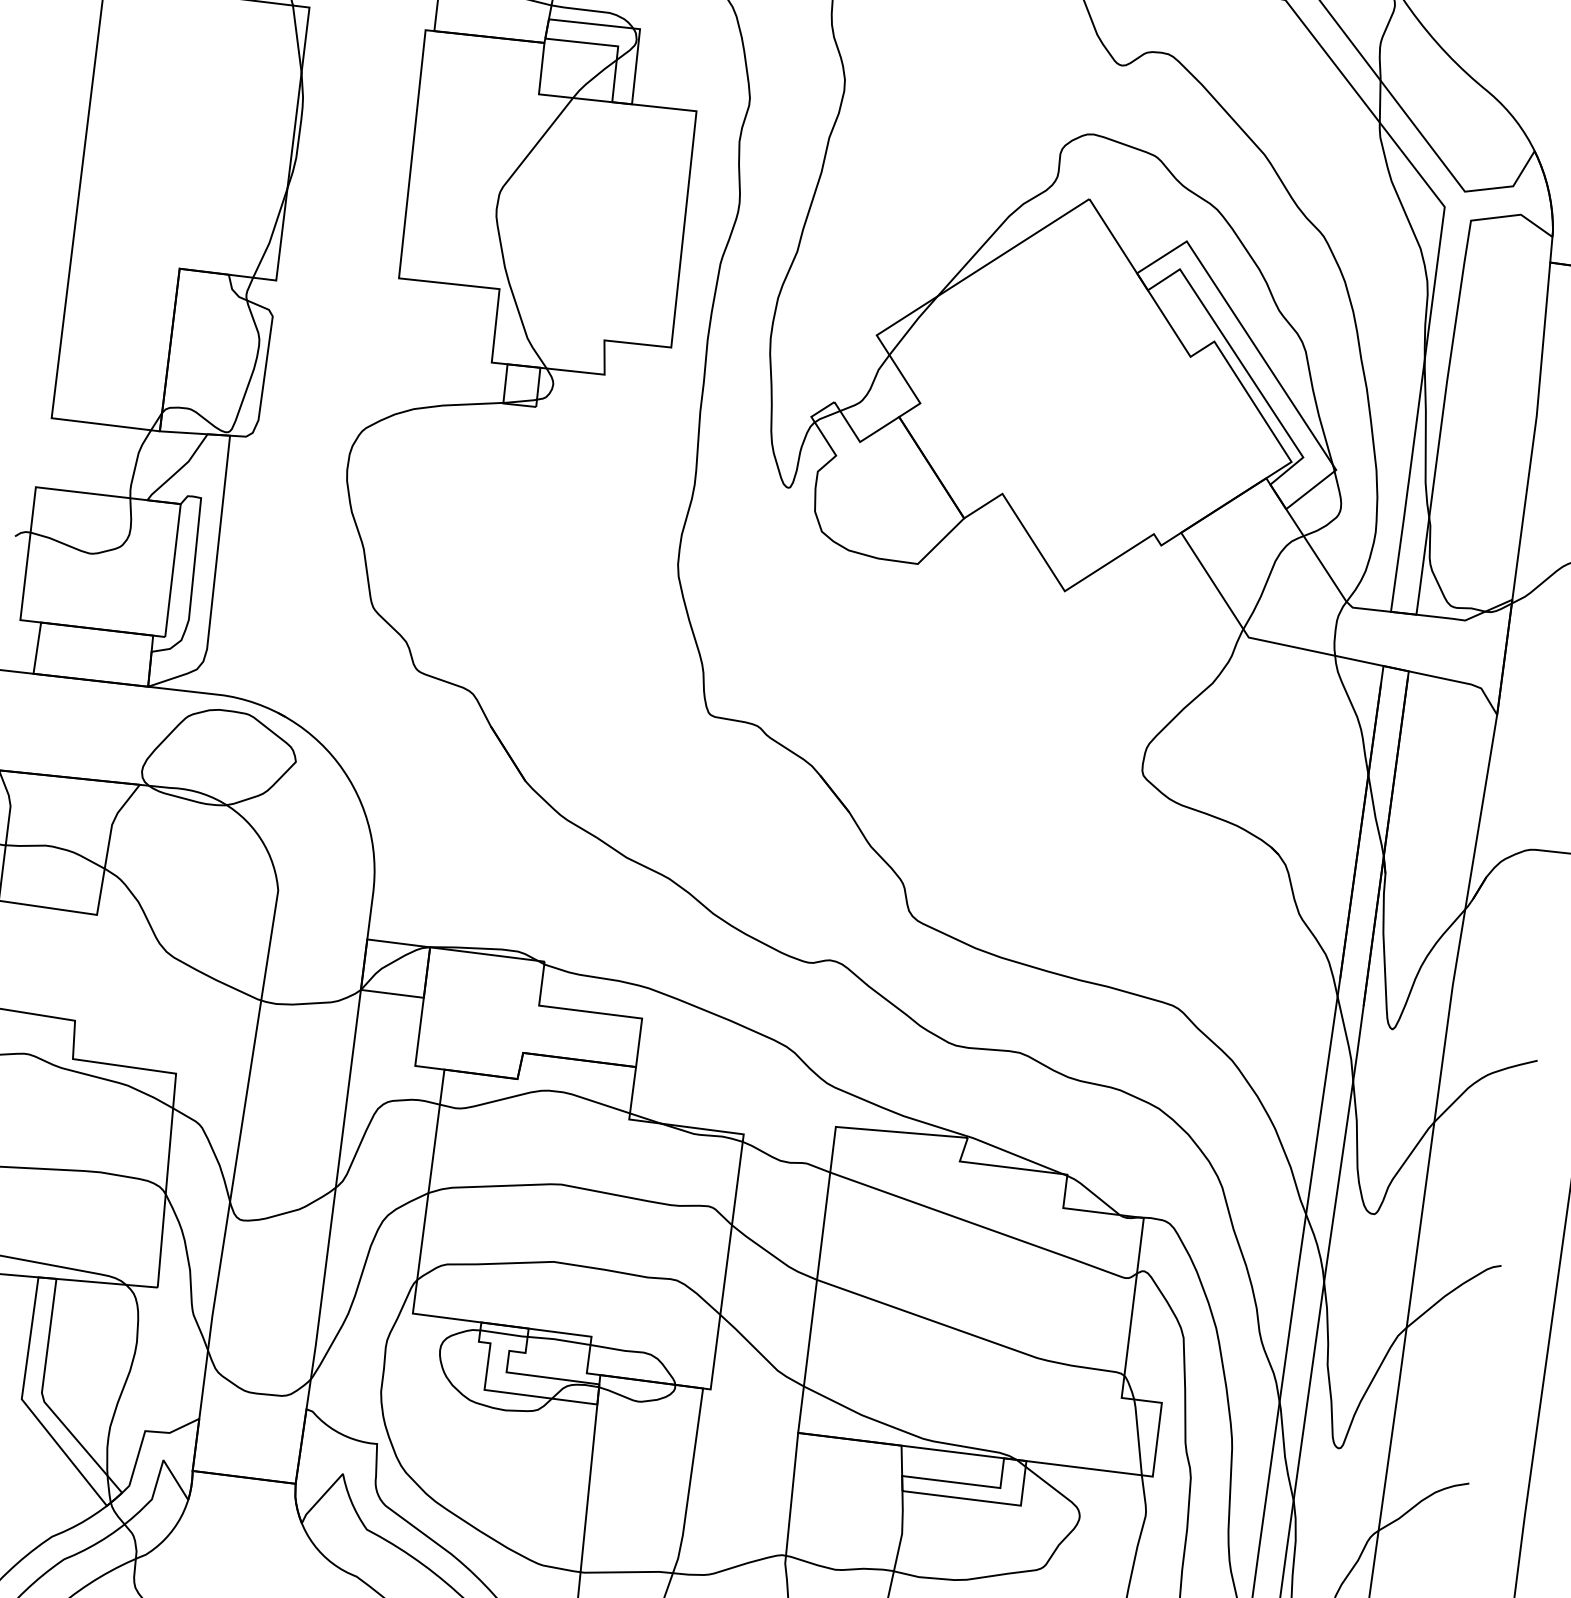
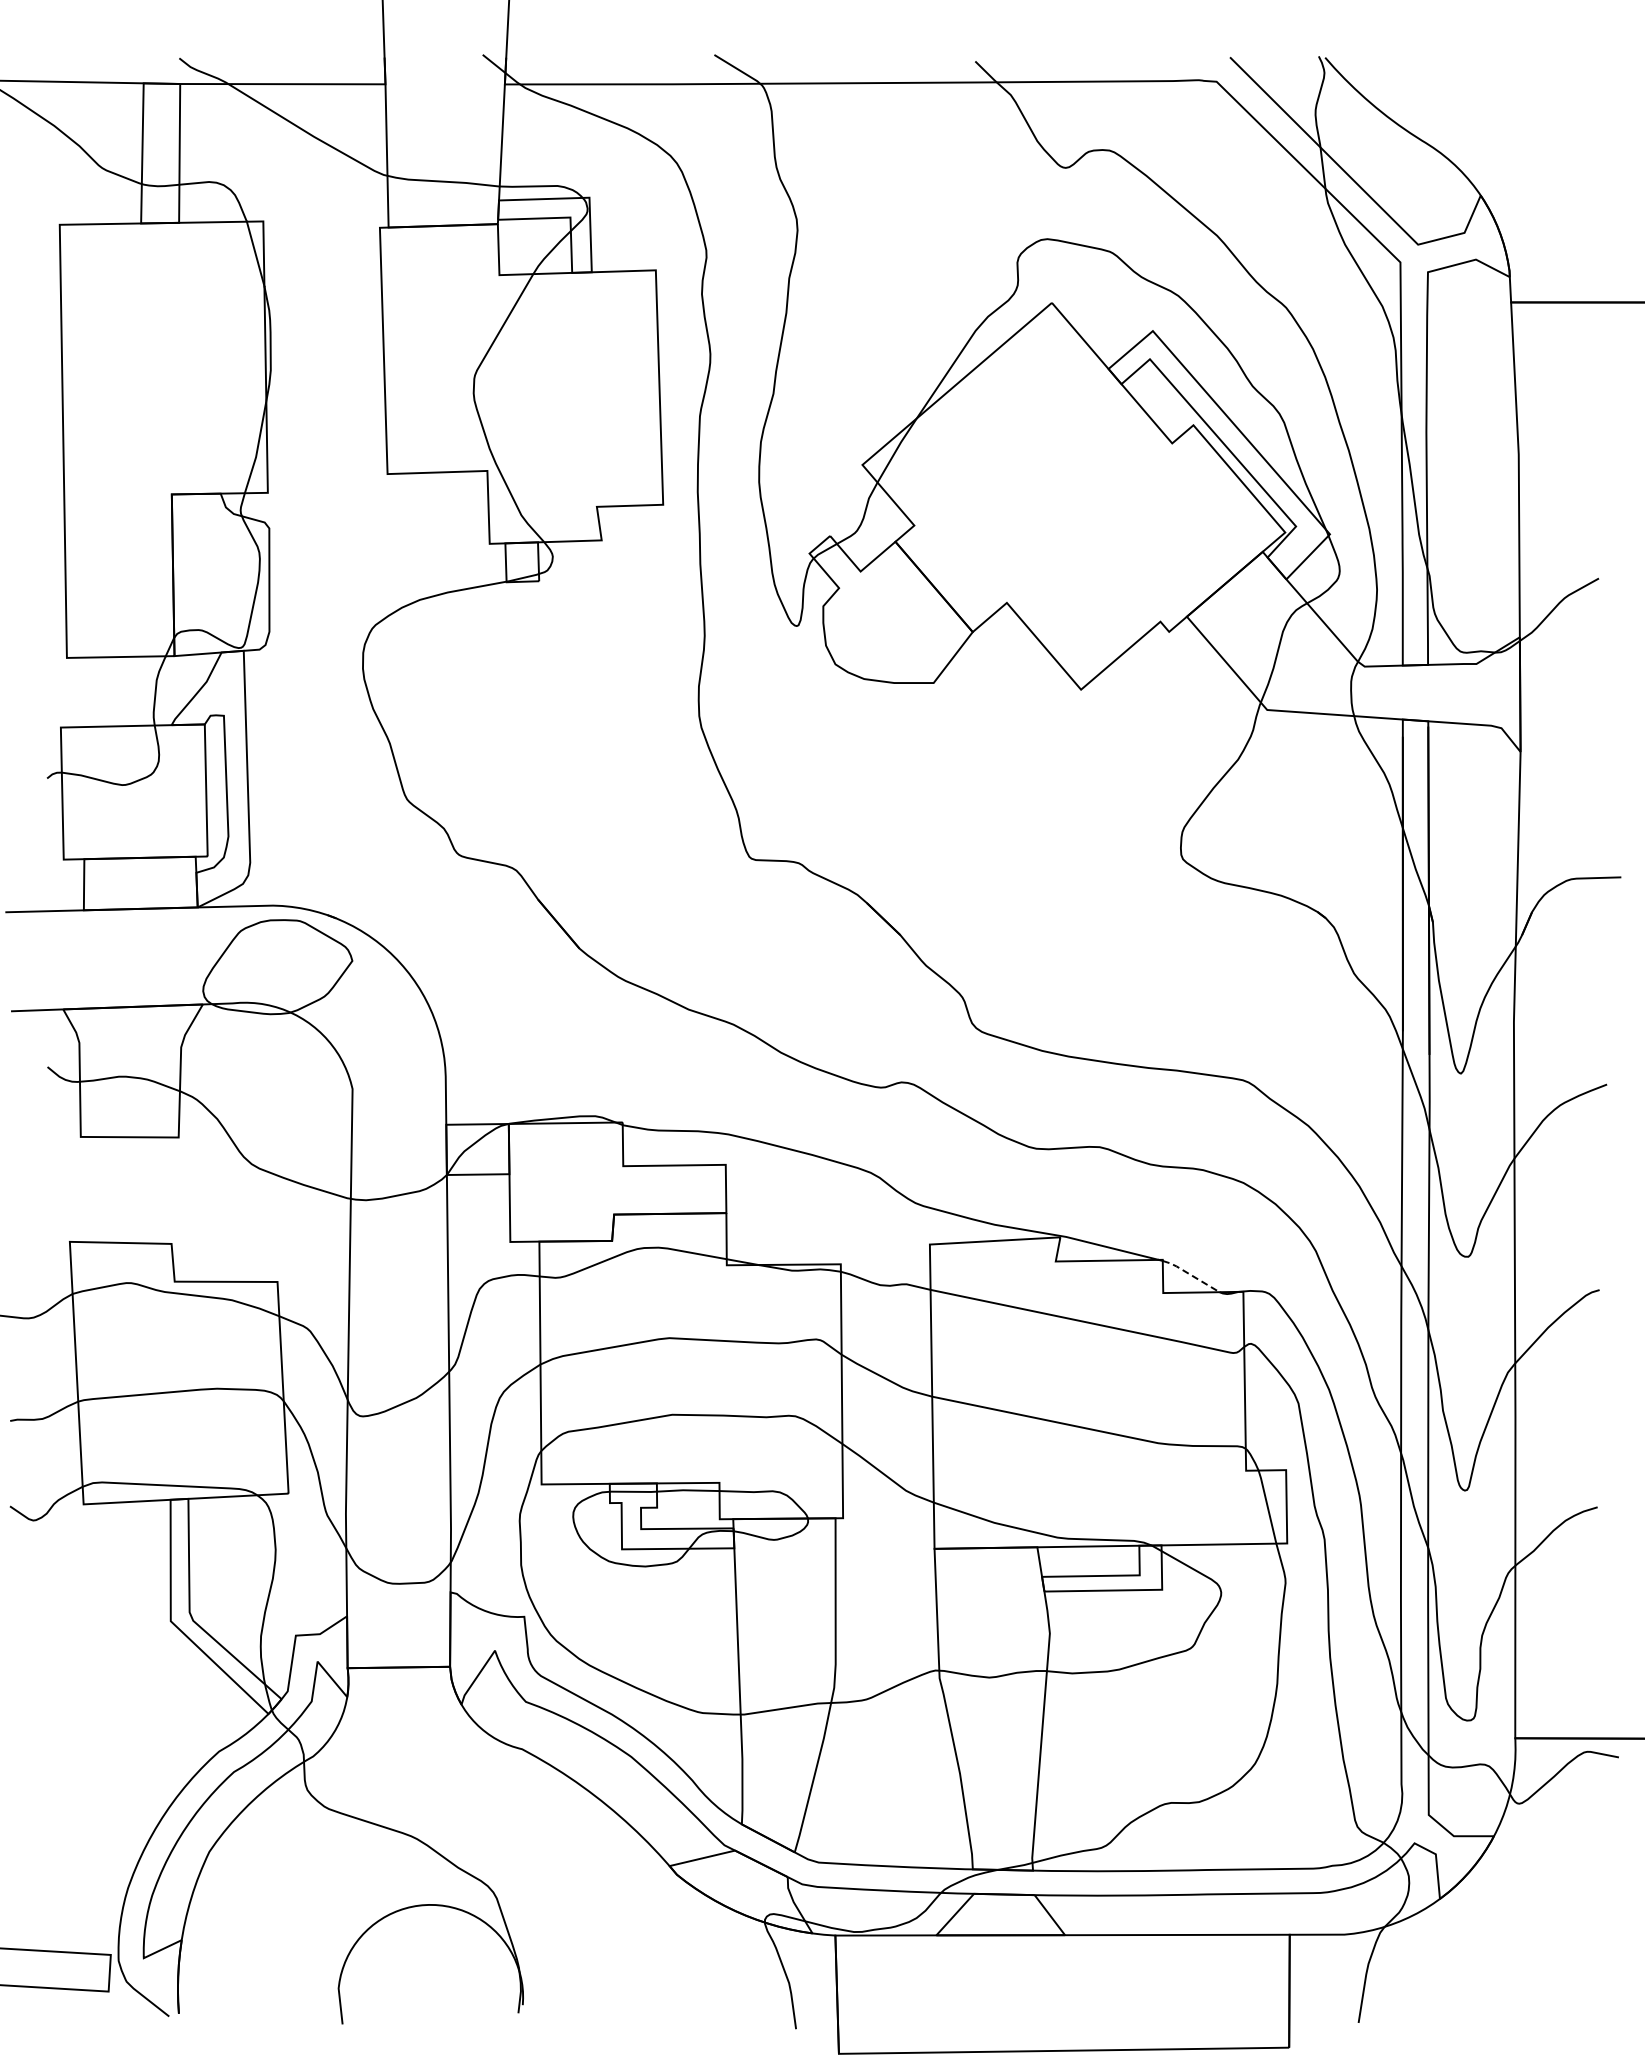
line: (1093, 1194) -> (1190, 1275), solid -> dashed

